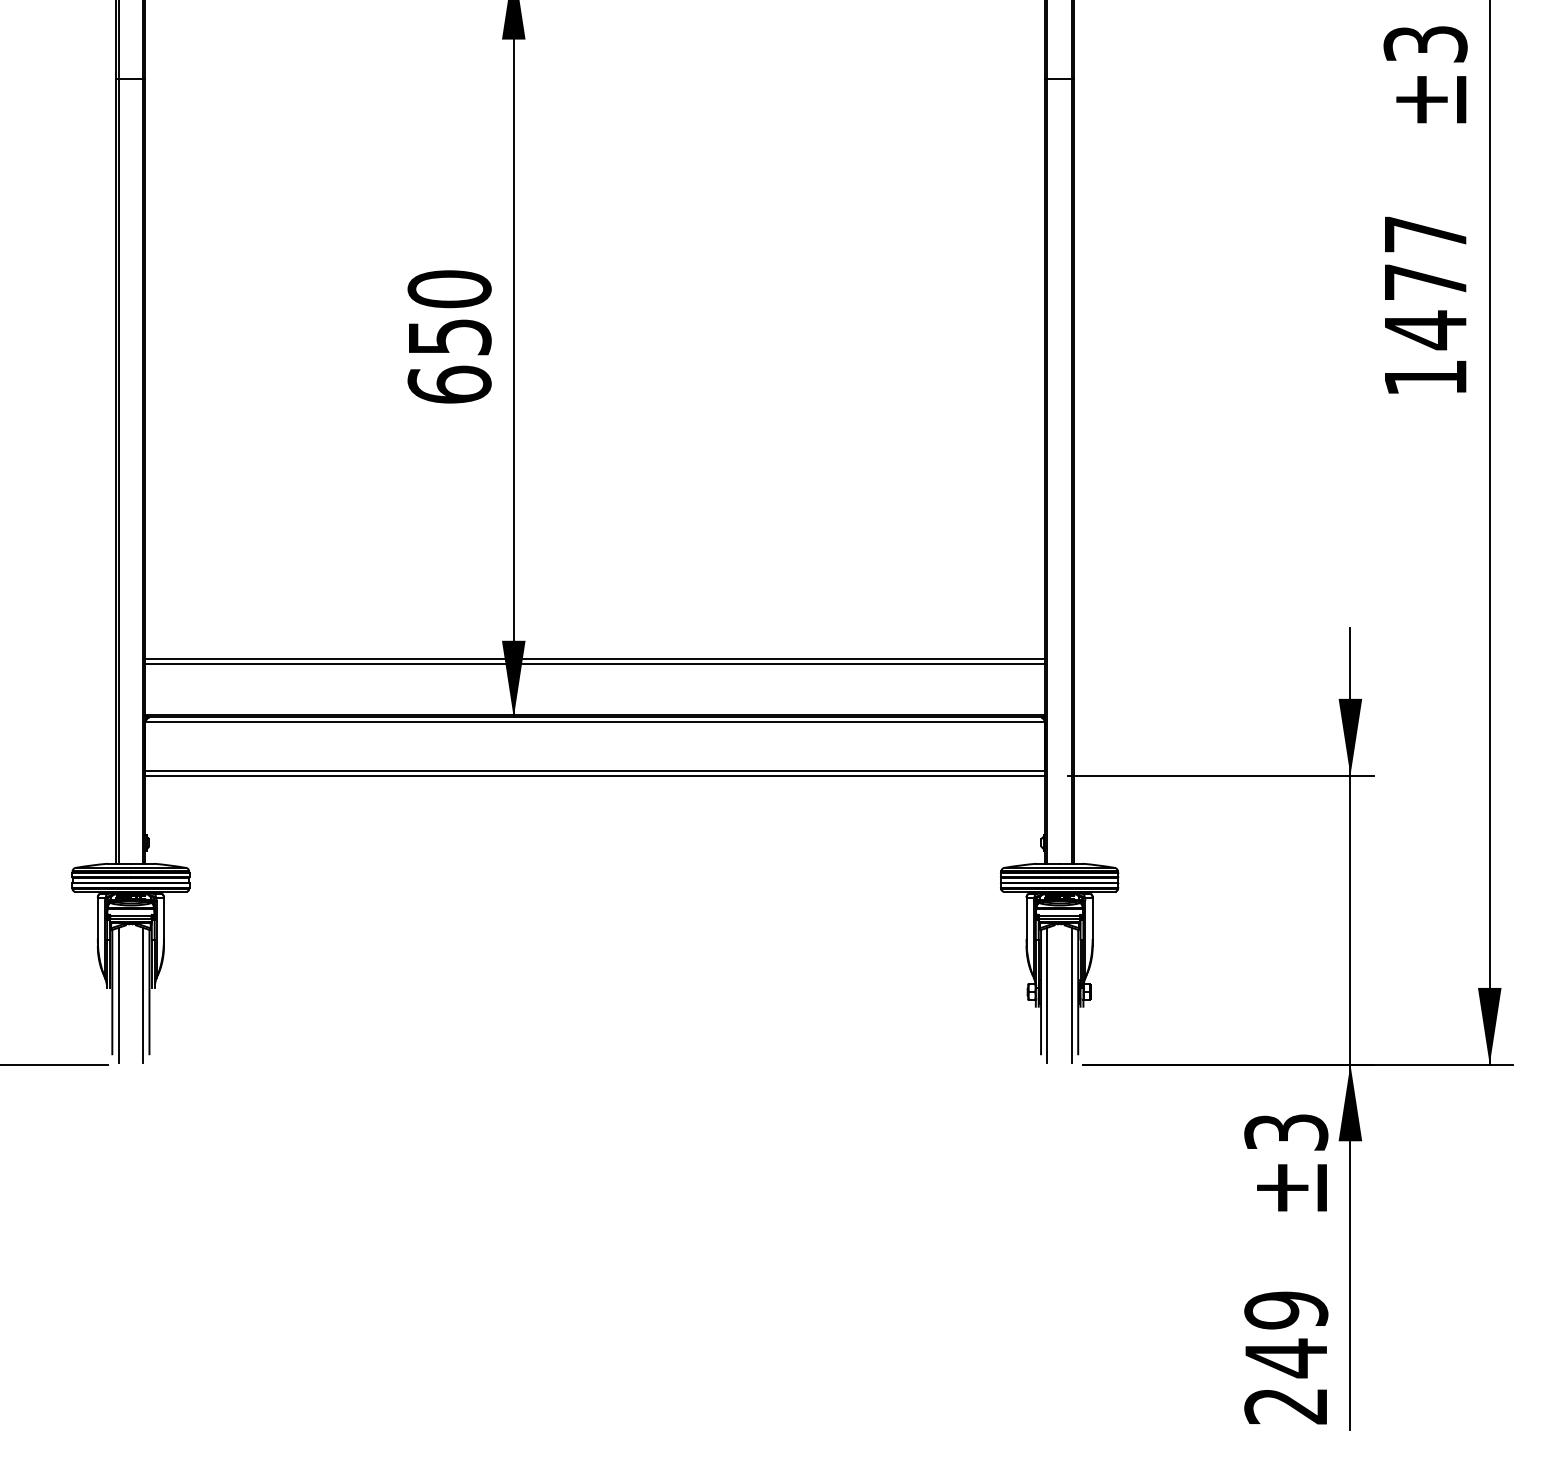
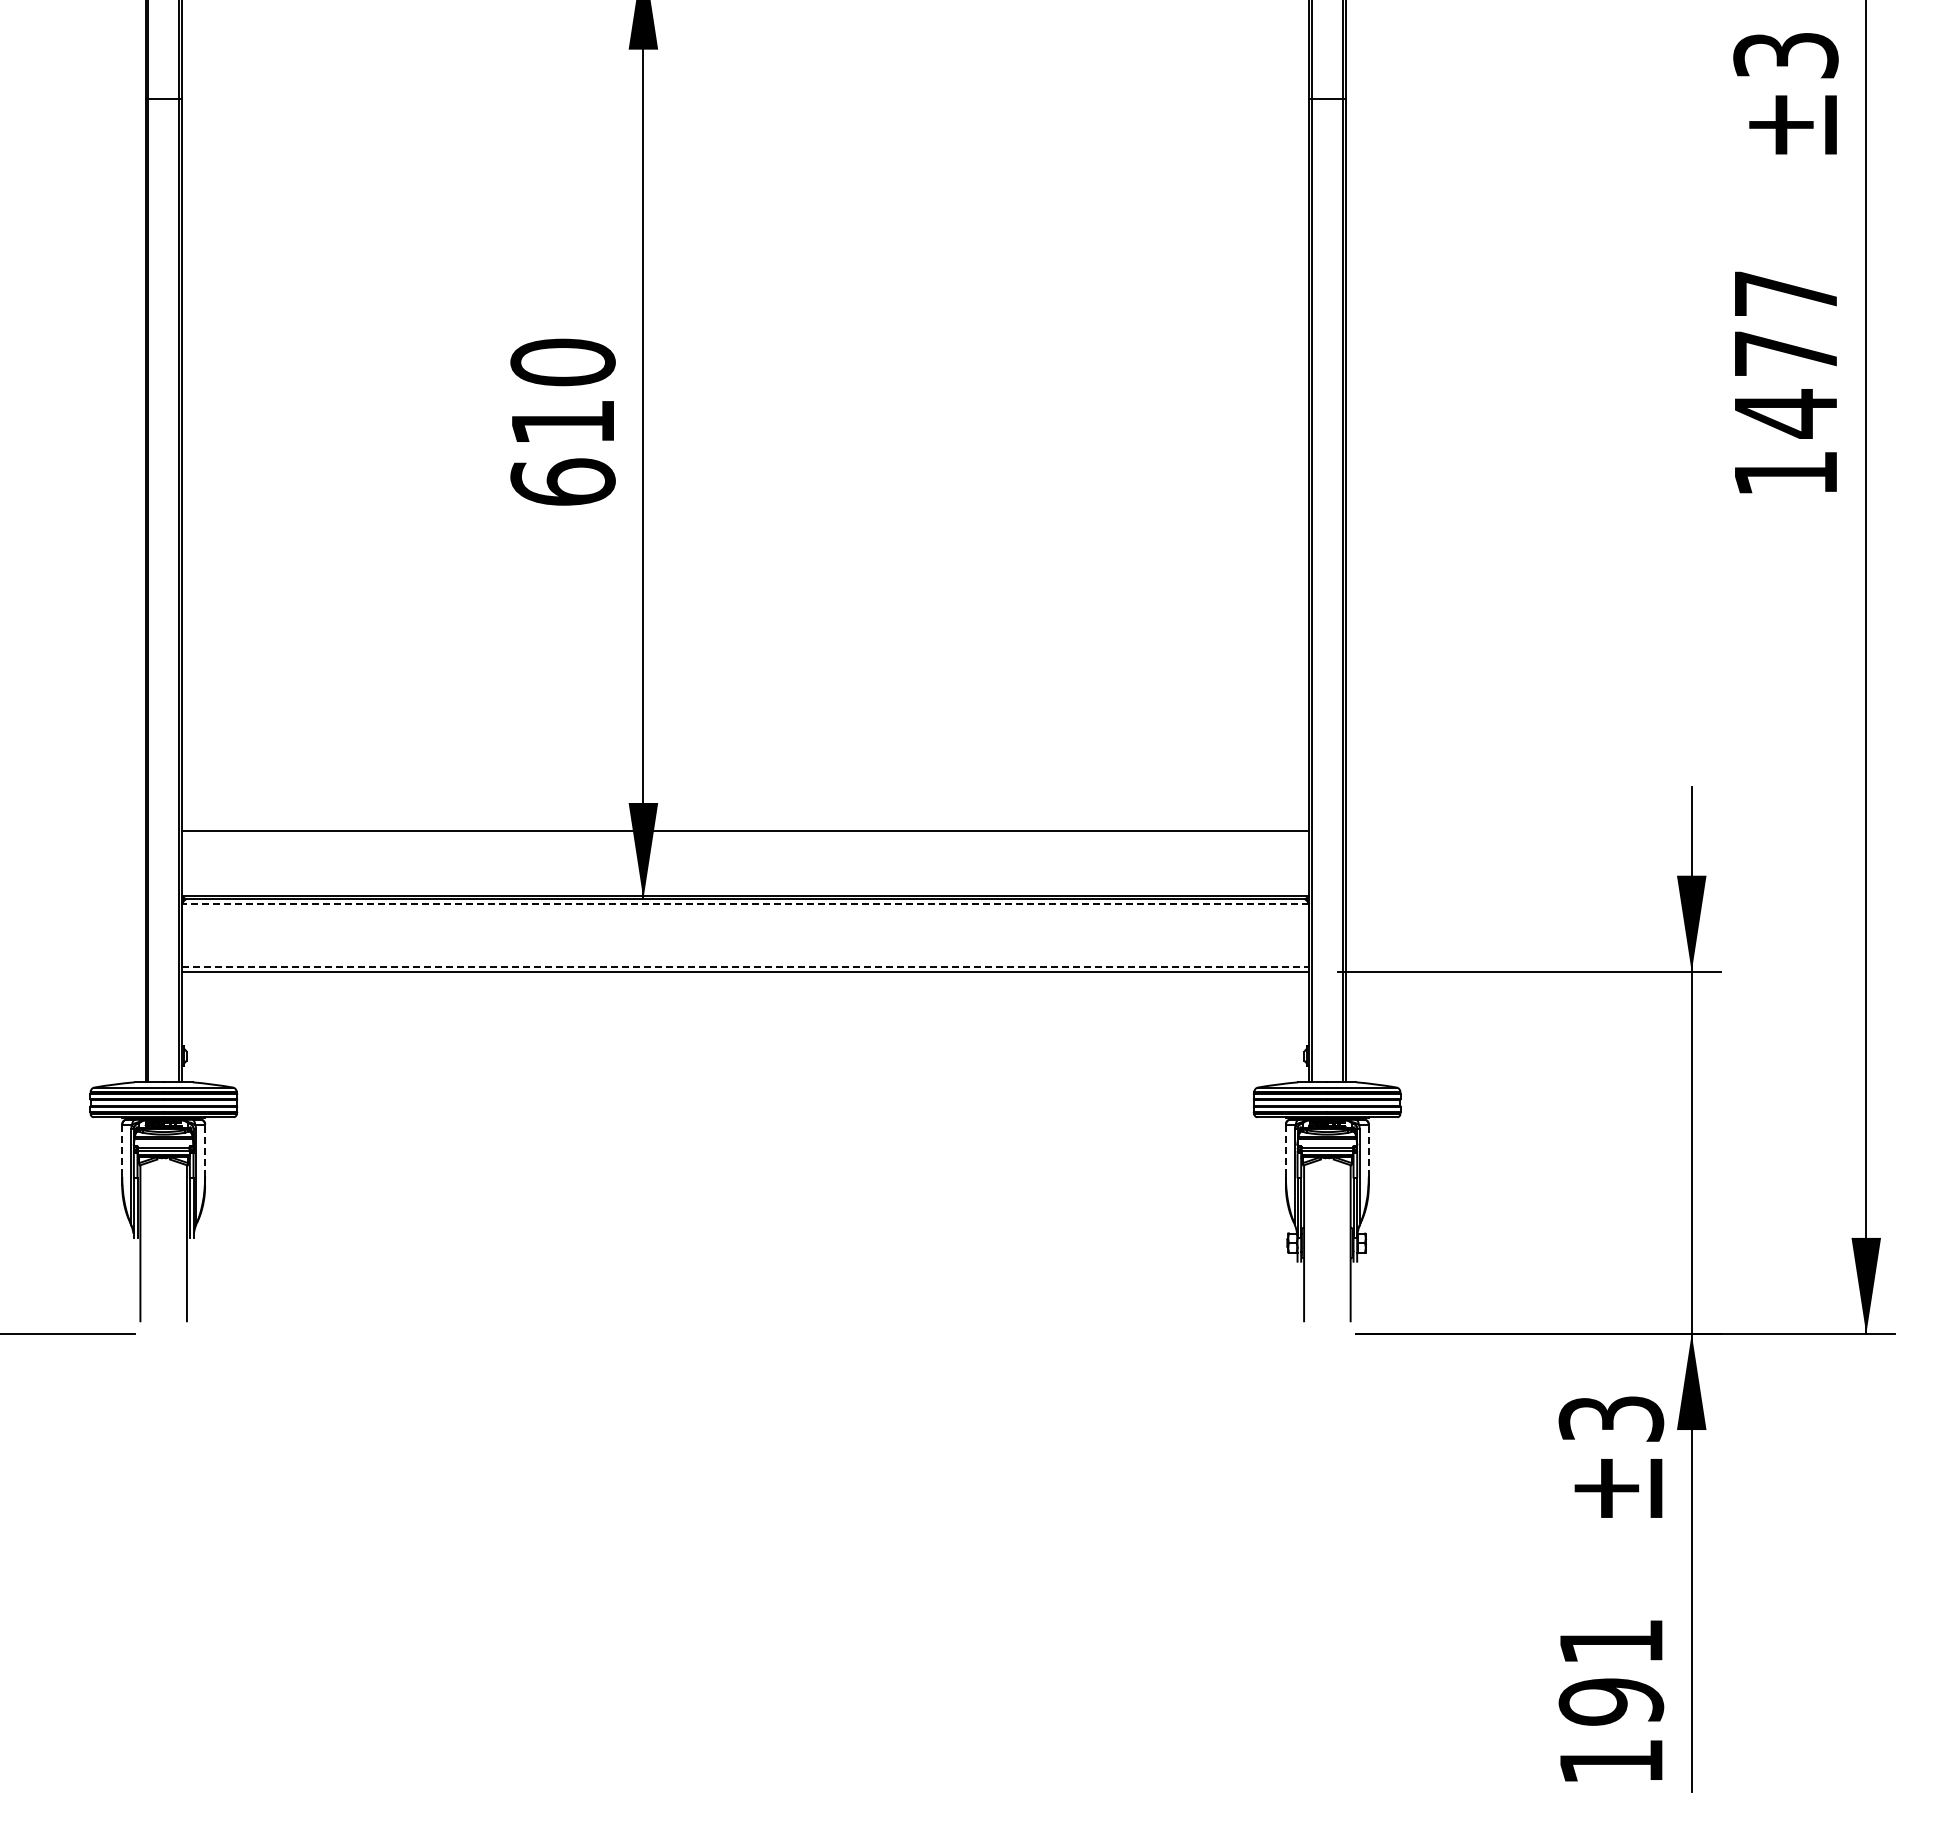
text: (449, 337) -> (563, 422), 650 -> 610
line: (595, 659) -> (745, 826), removed
line: (595, 721) -> (745, 904), solid -> dashed
line: (595, 771) -> (745, 966), solid -> dashed
line: (98, 918) -> (122, 1151), solid -> dashed
line: (164, 918) -> (205, 1150), solid -> dashed
line: (1026, 918) -> (1285, 1151), solid -> dashed
line: (1092, 918) -> (1368, 1150), solid -> dashed
line: (118, 995) -> (148, 1247), removed
line: (143, 995) -> (179, 1247), removed
line: (1046, 995) -> (1311, 1247), removed
line: (1071, 995) -> (1342, 1247), removed
text: (1286, 1357) -> (1611, 1701), 249 -> 191

